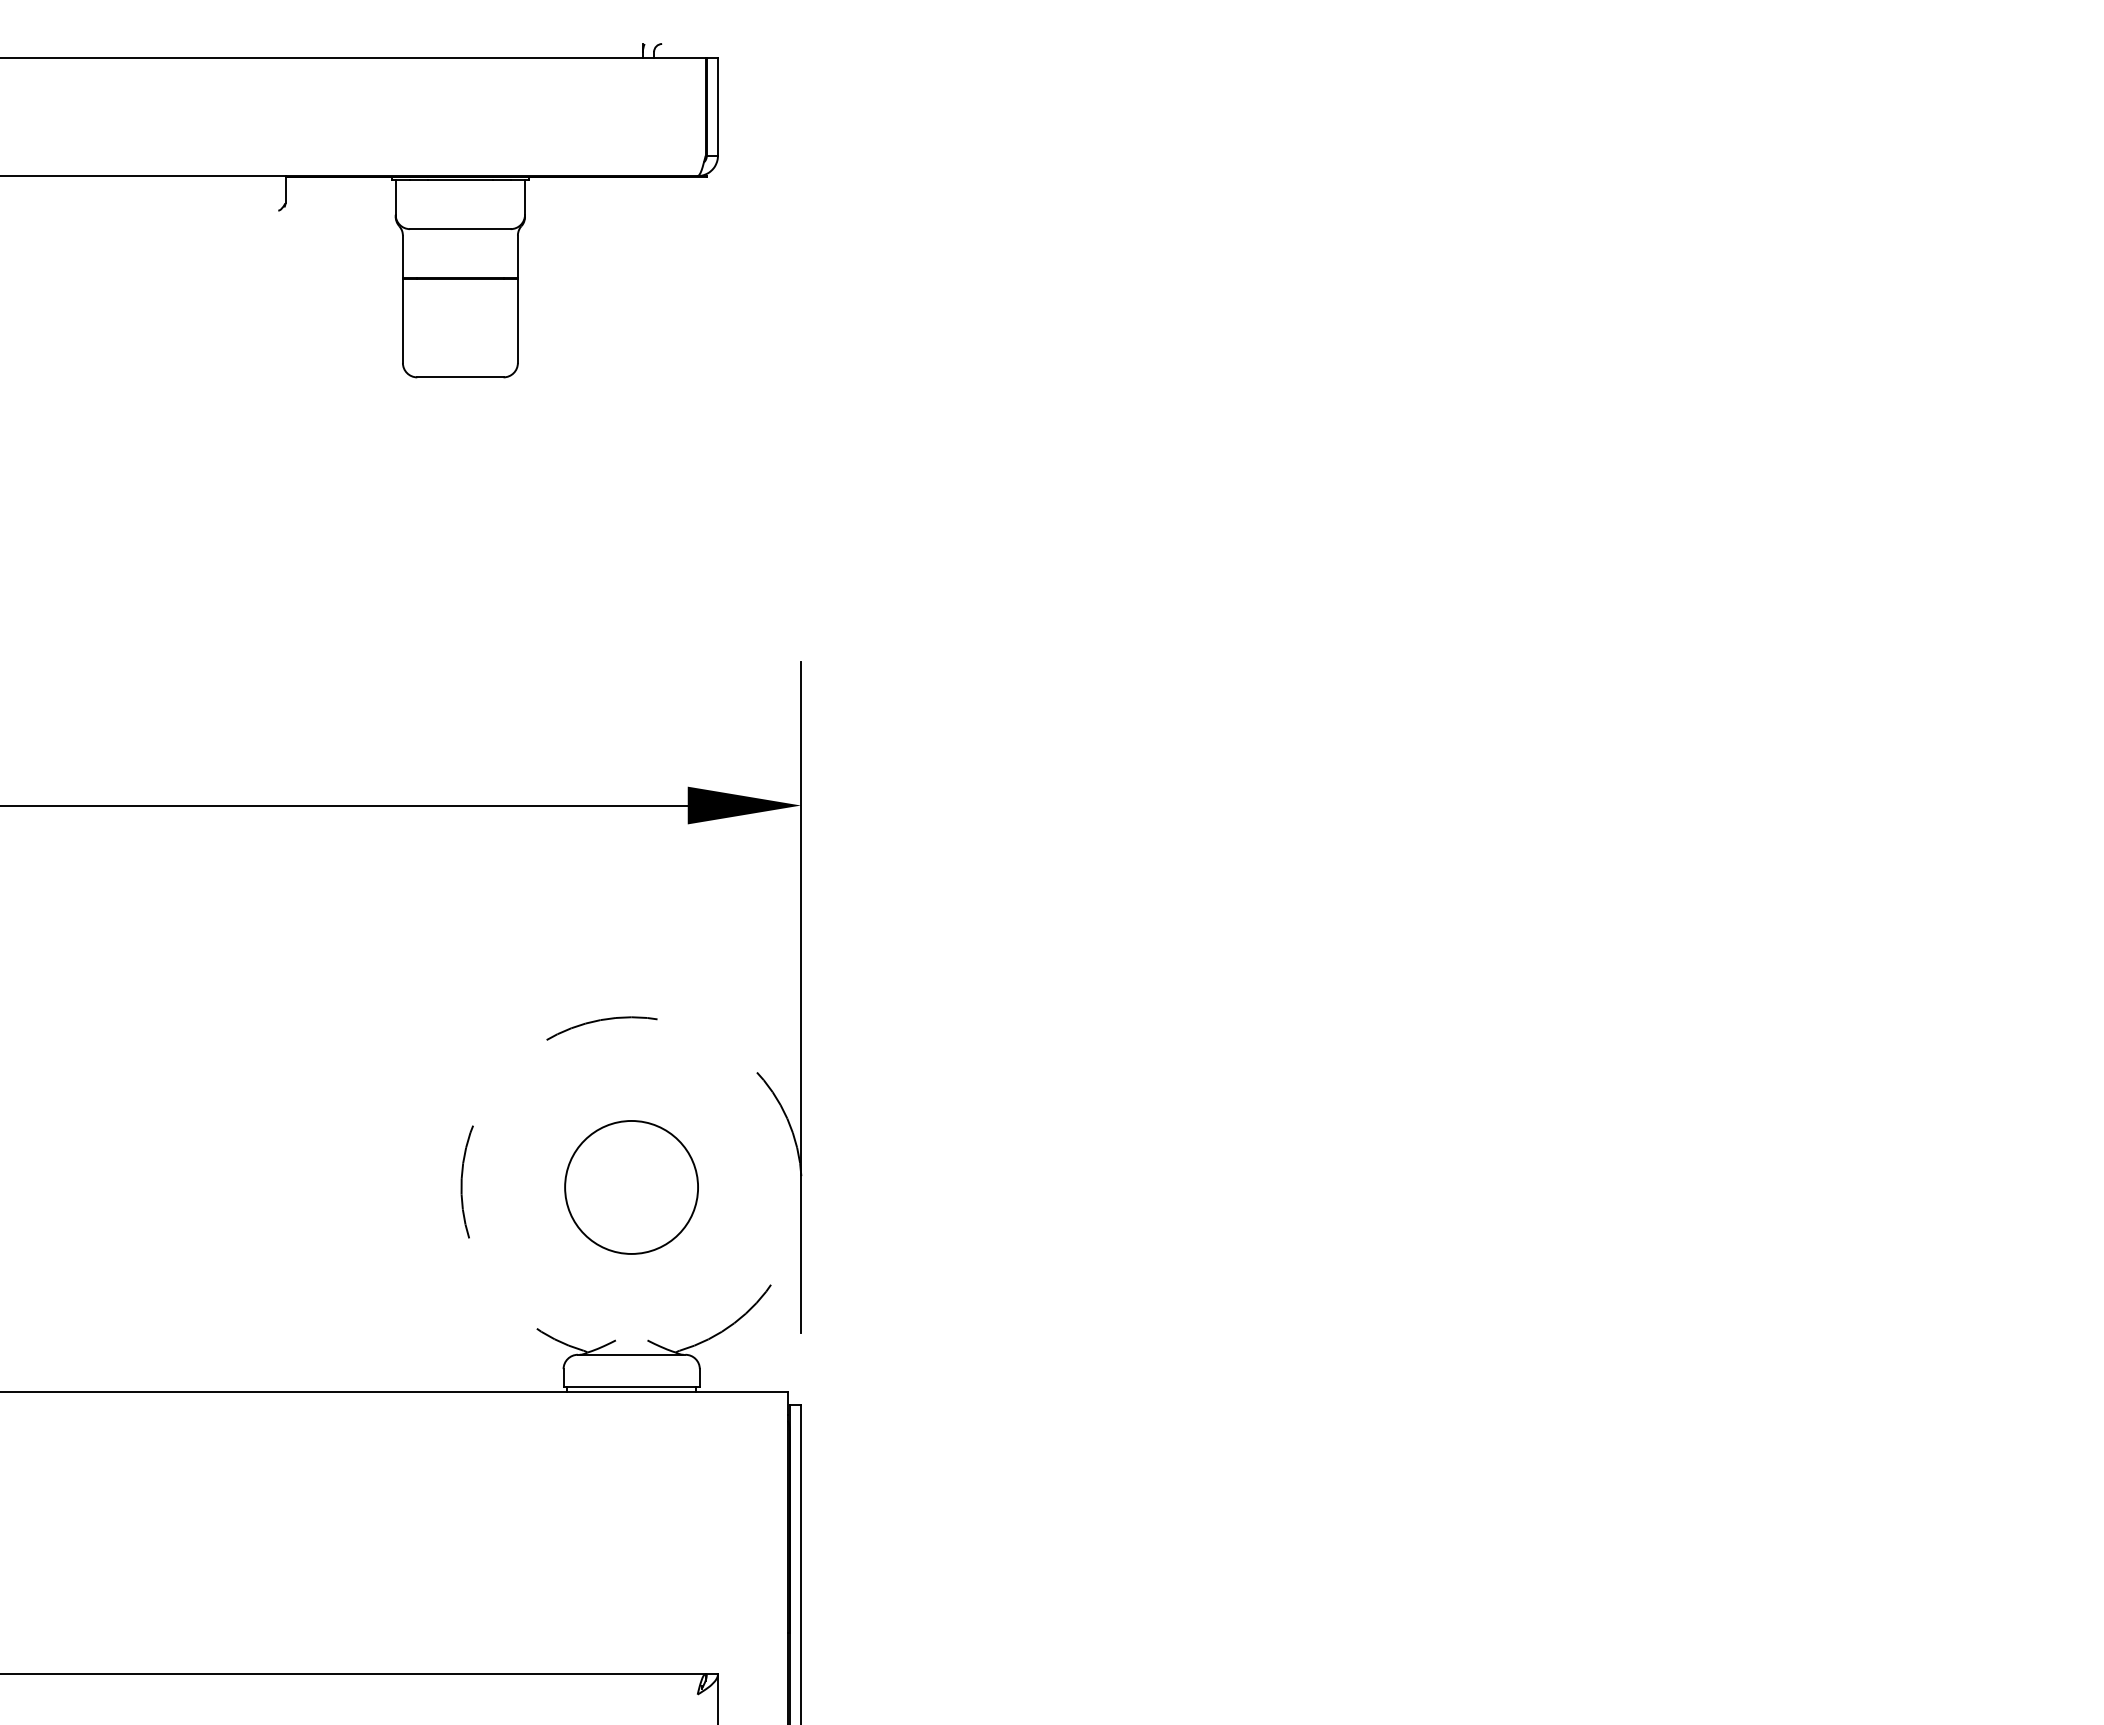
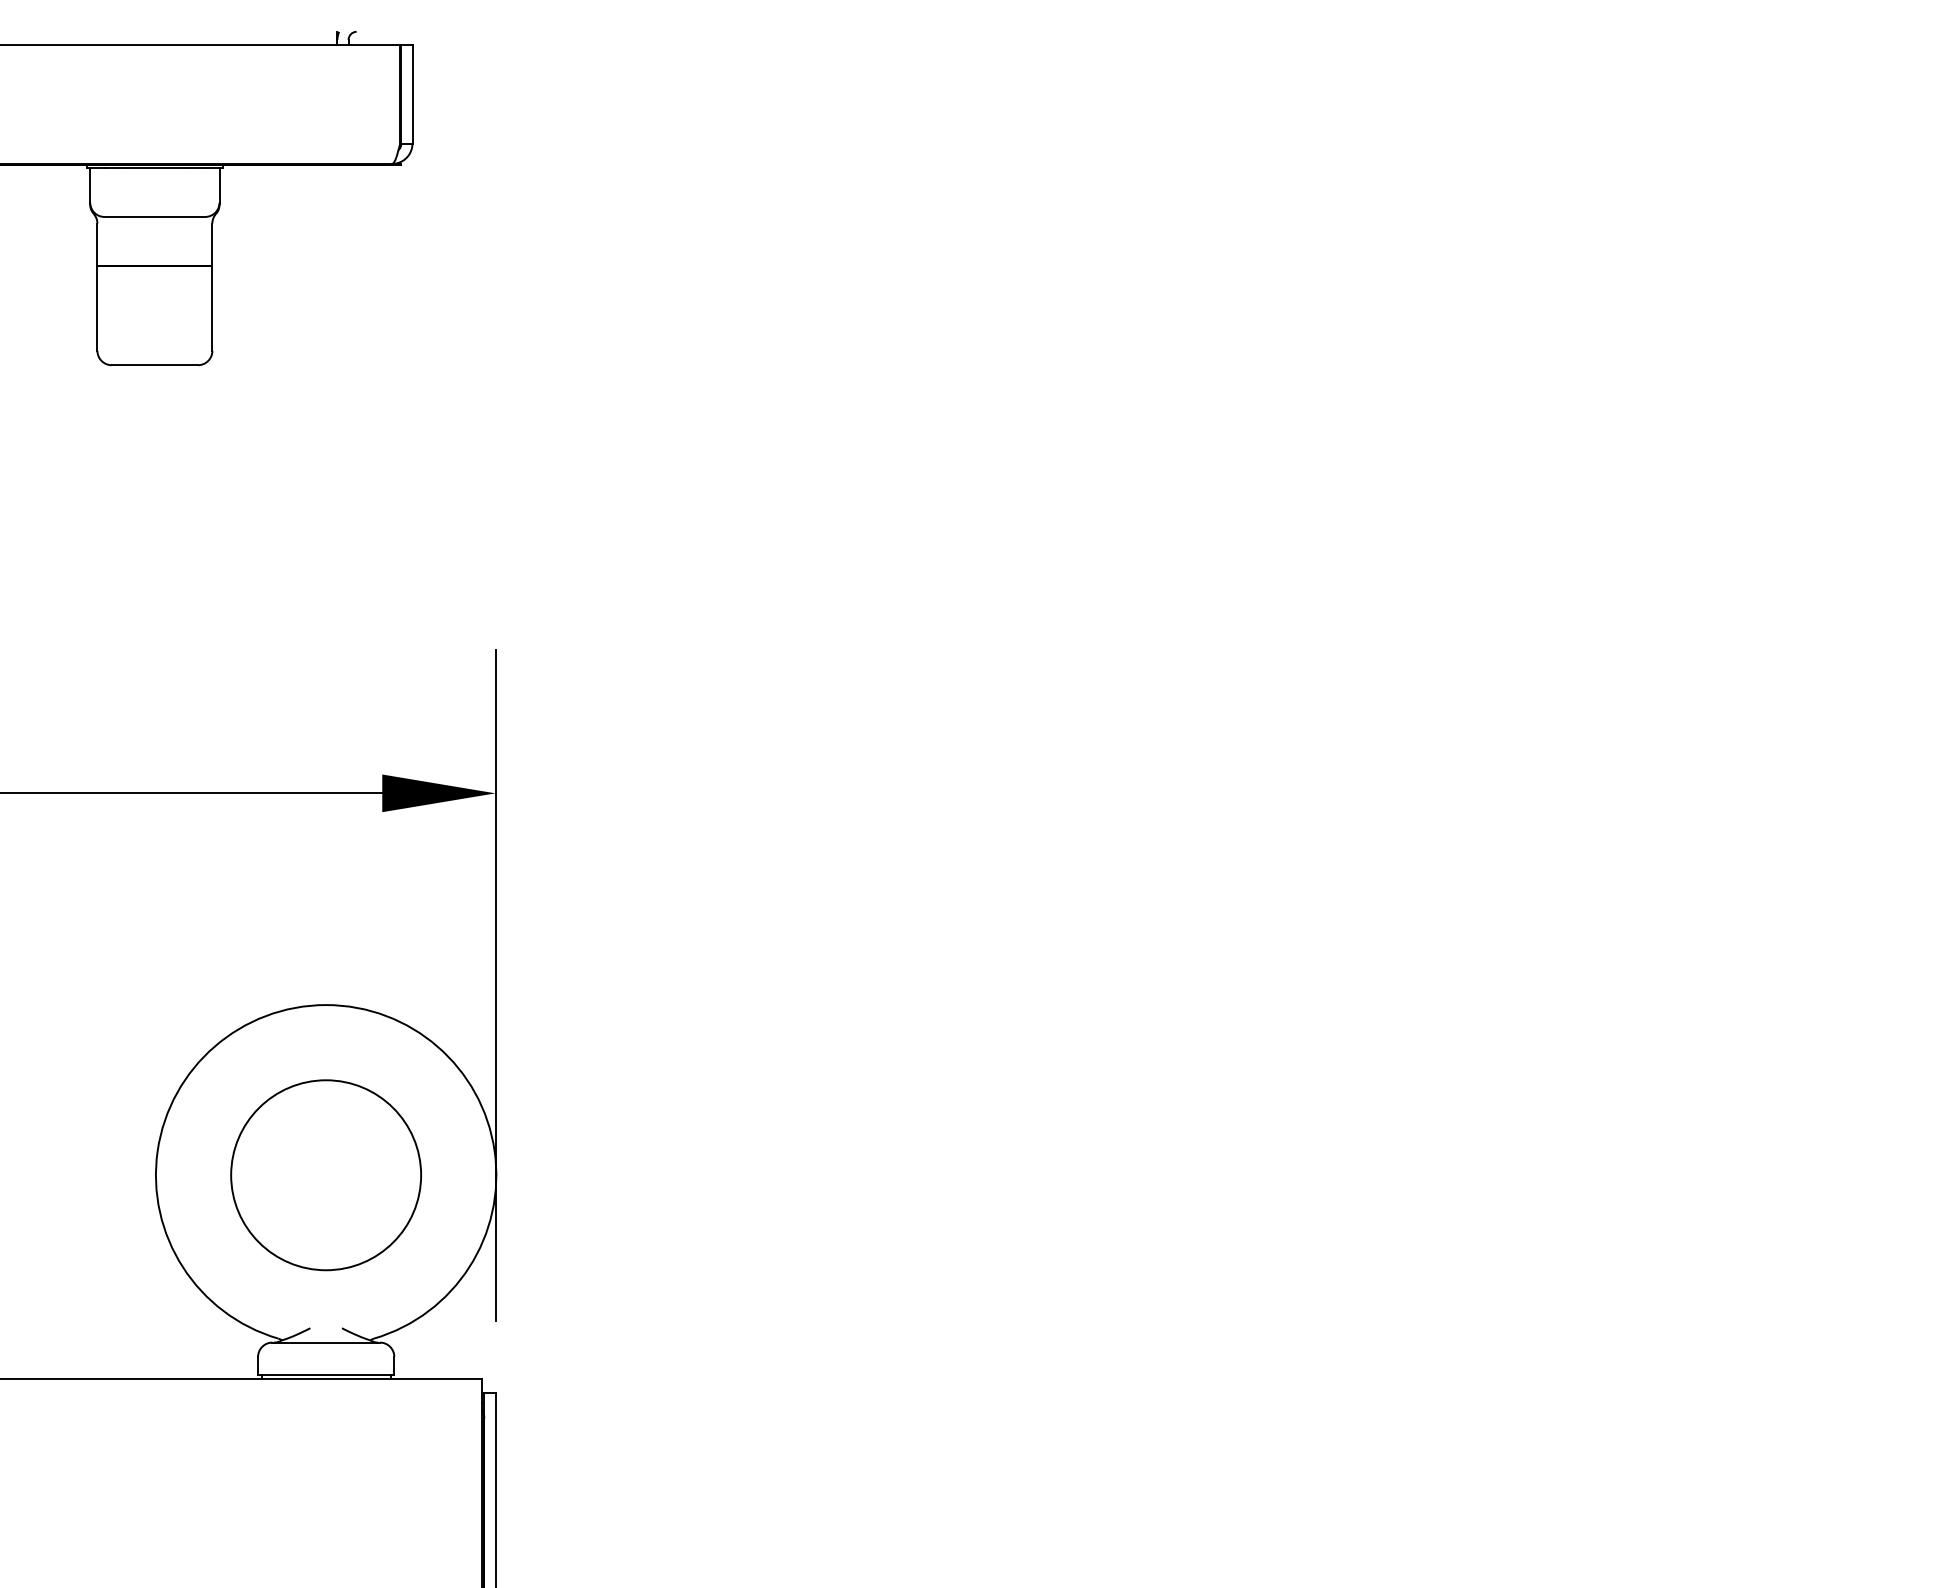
arc: (631, 1017) -> (326, 1005), dashed -> solid
circle: (631, 1187) -> (326, 1175), size x1.43

